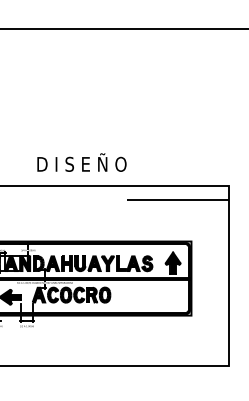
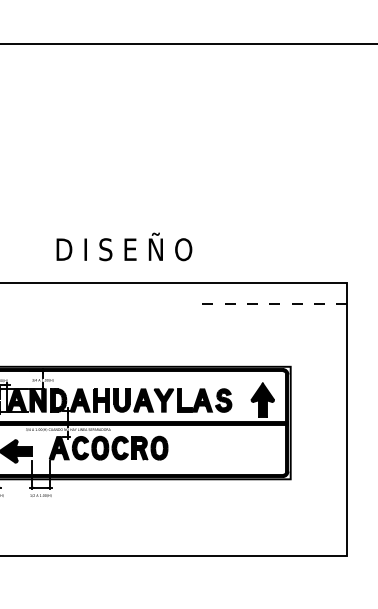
line: (177, 200) -> (269, 304), solid -> dashed

